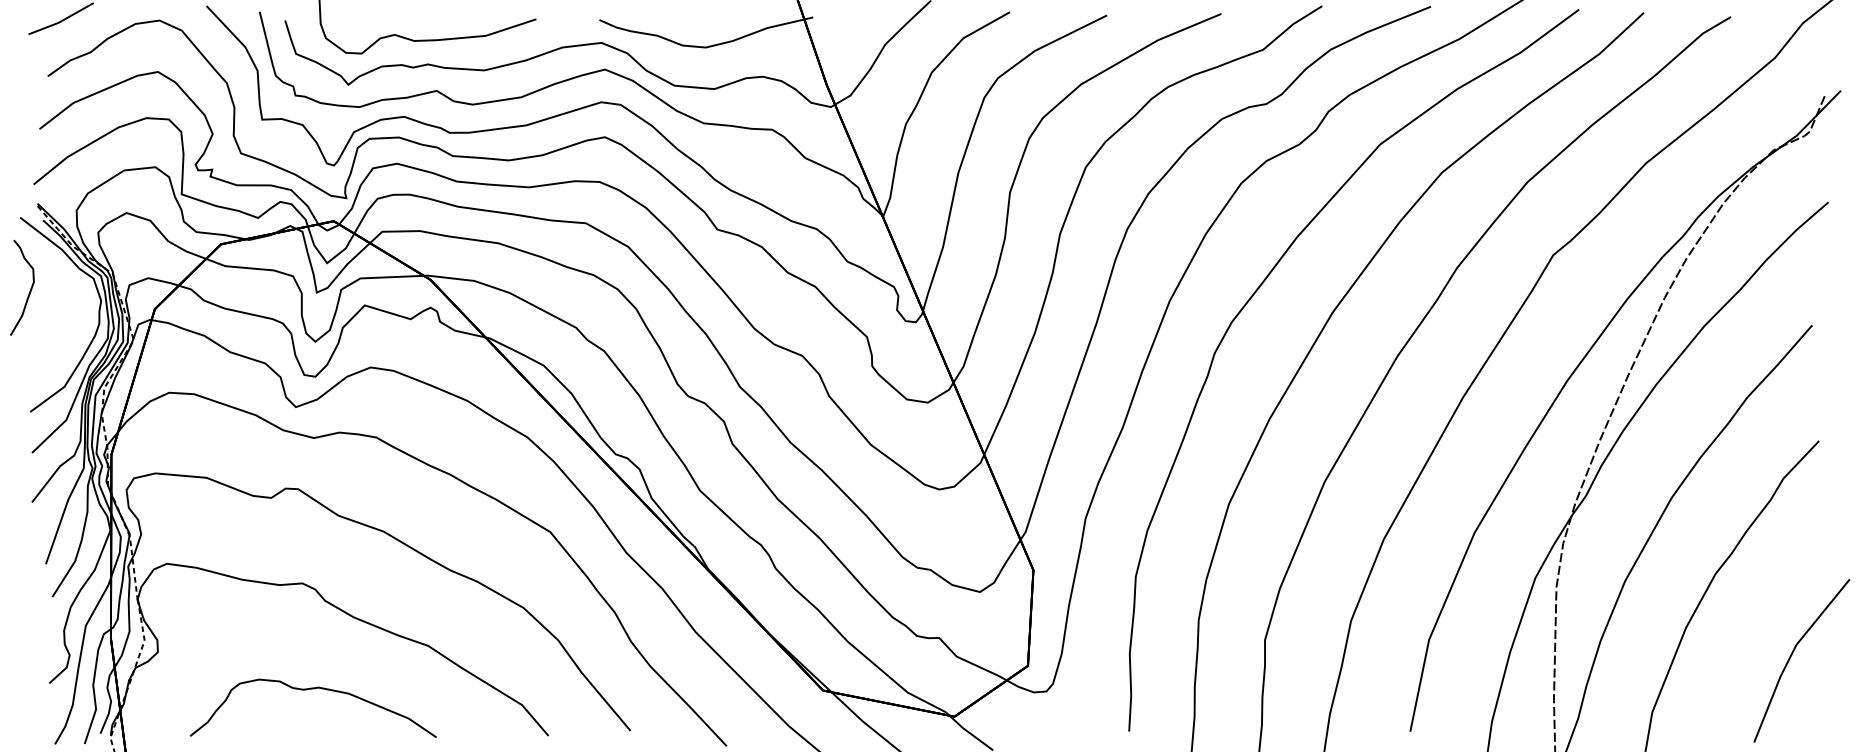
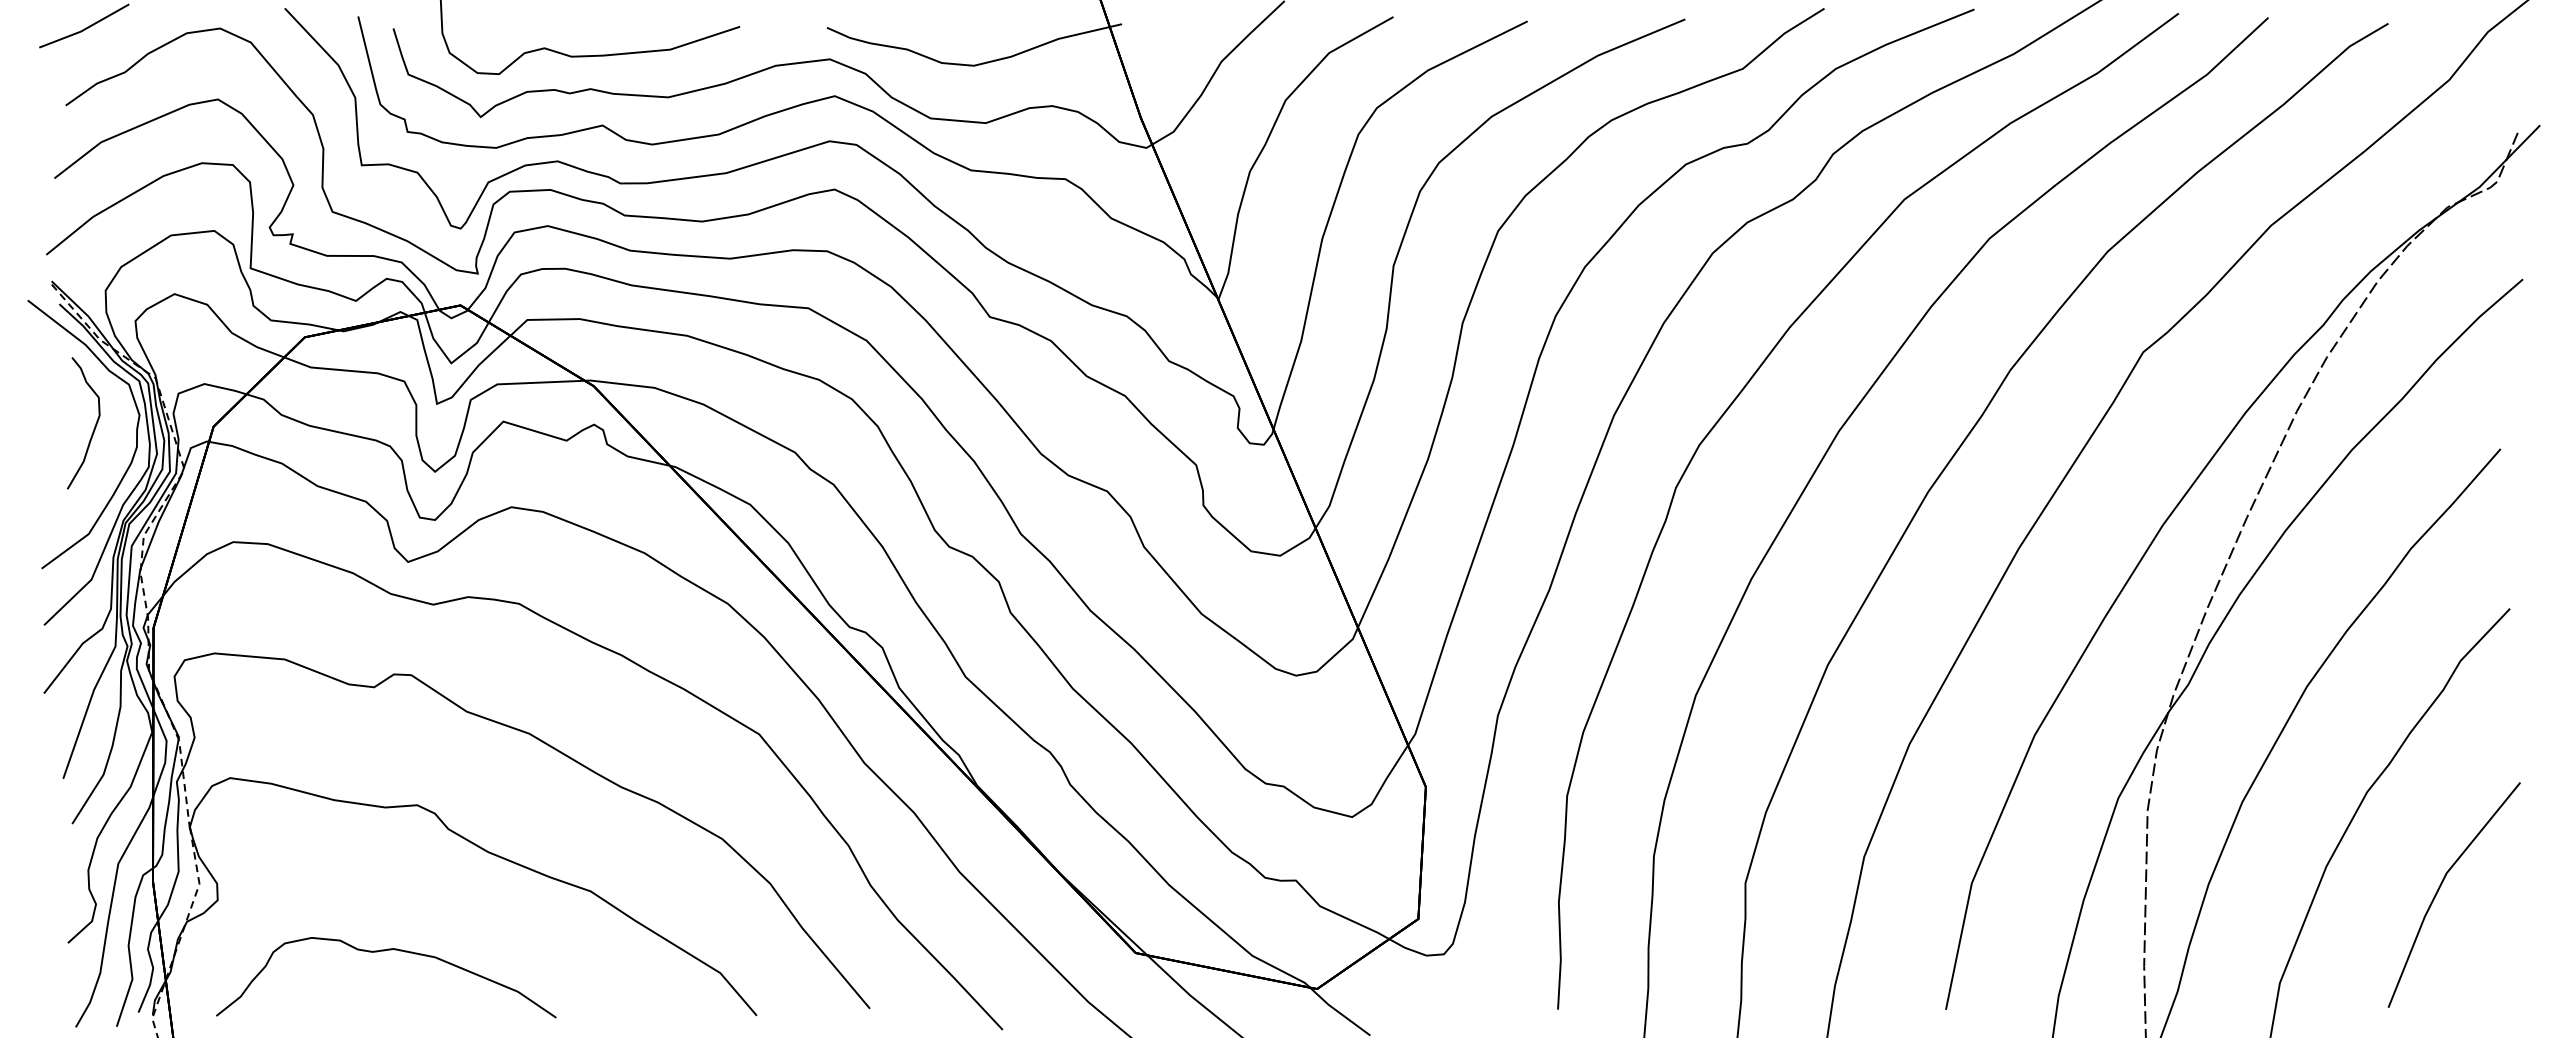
curve: (30, 290) -> (94, 426), moved
line: (1791, 656) -> (2440, 888), moved
curve: (312, 689) -> (384, 951), moved

